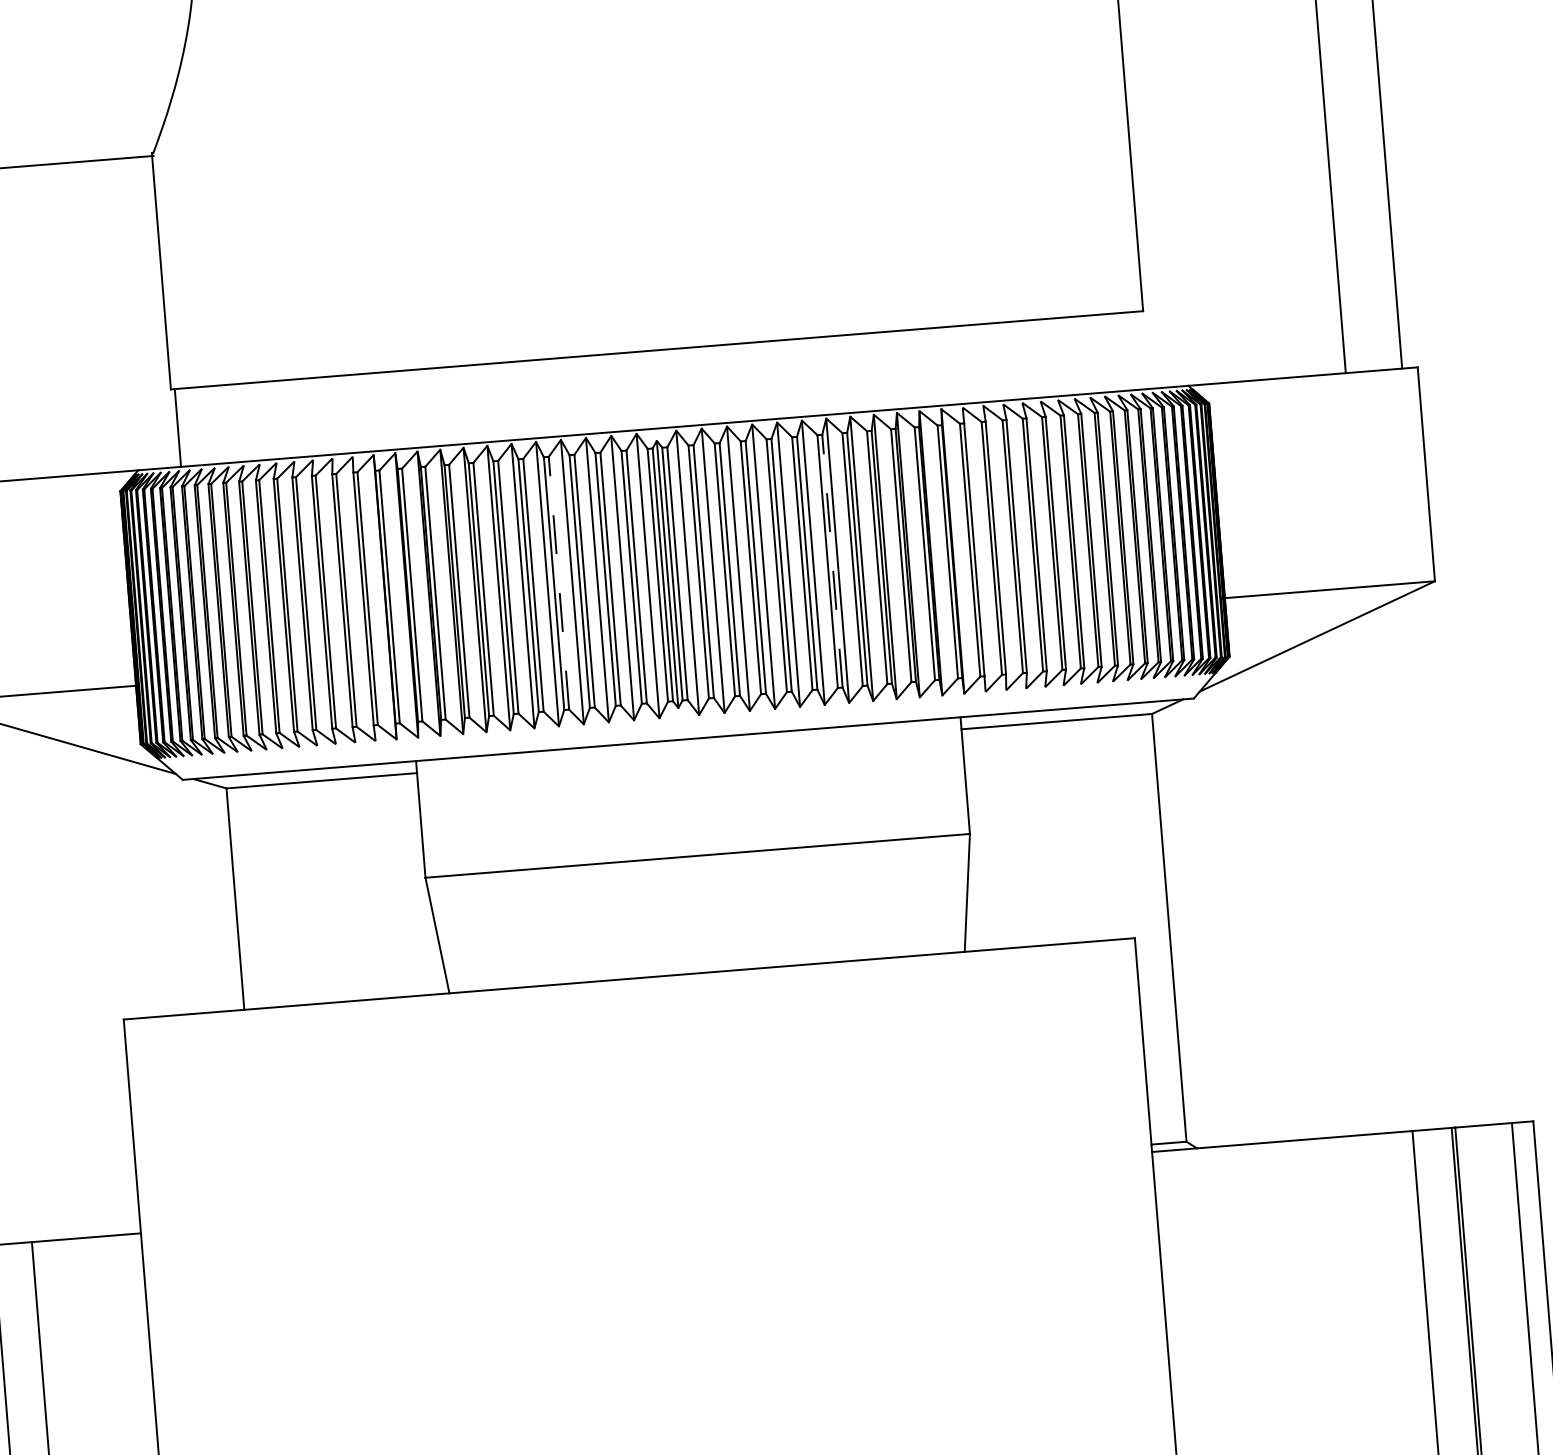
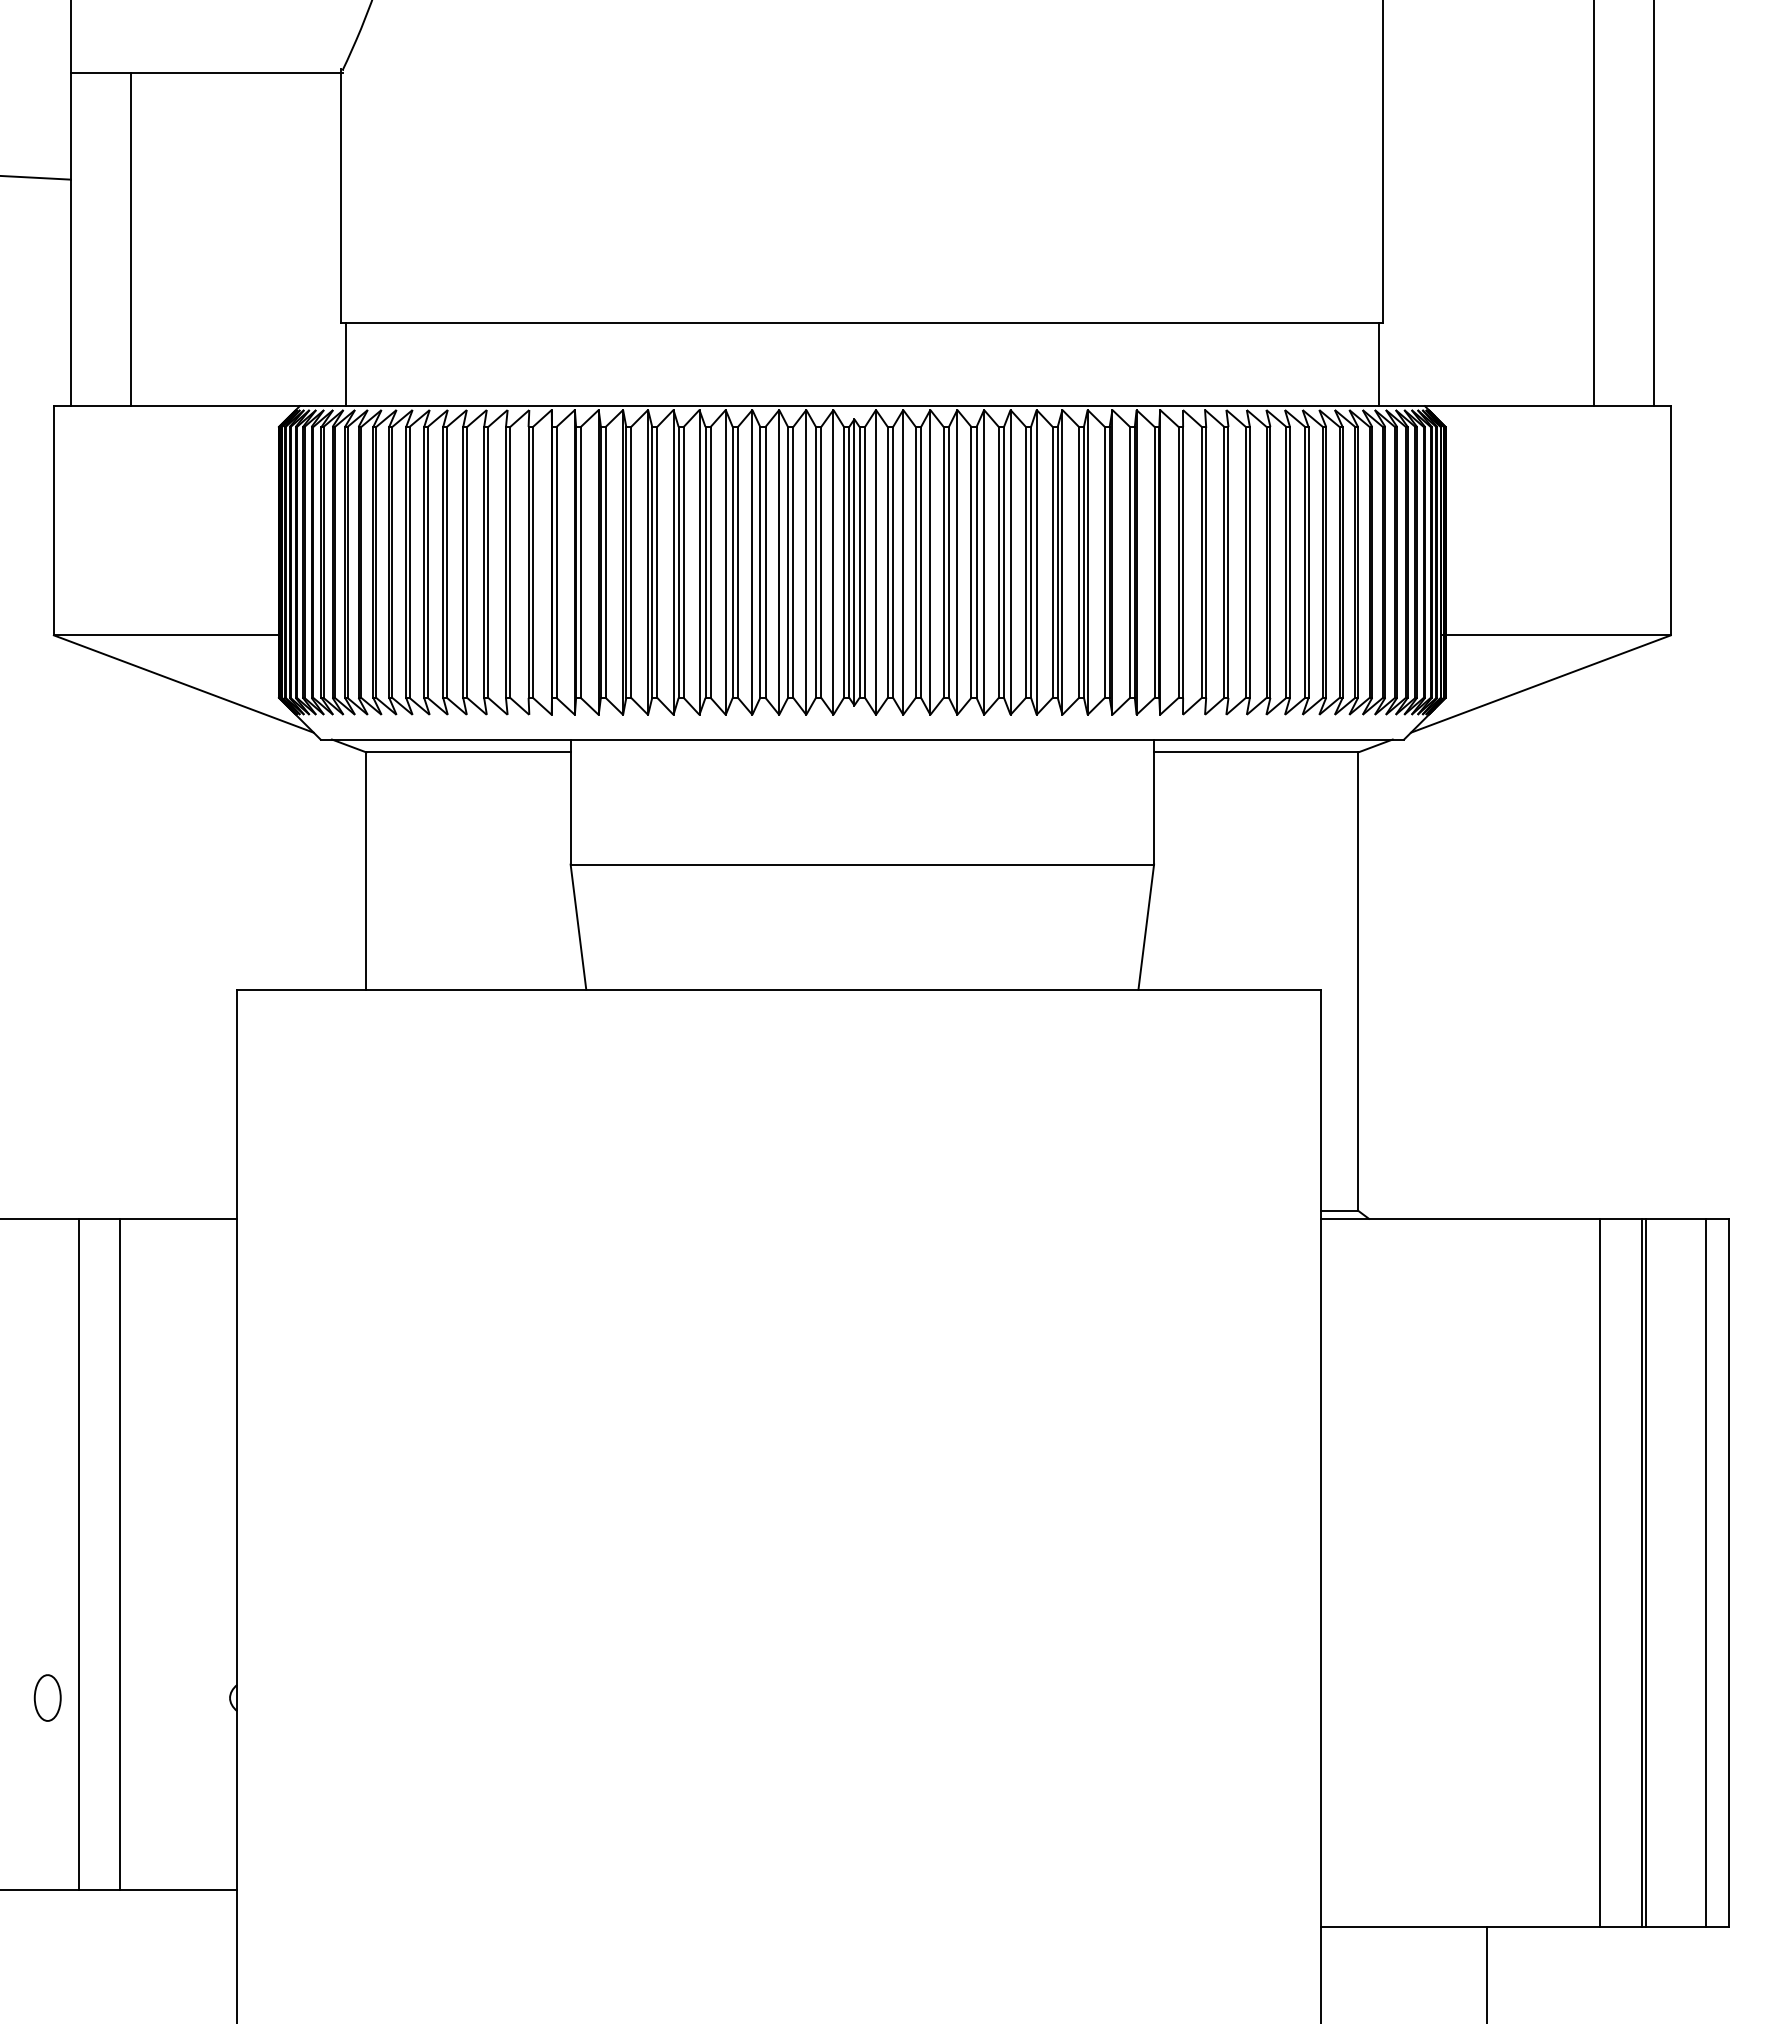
line: (1142, 350) -> (1379, 364), added
line: (832, 560) -> (1031, 561), dashed -> solid
line: (558, 582) -> (737, 561), dashed -> solid

